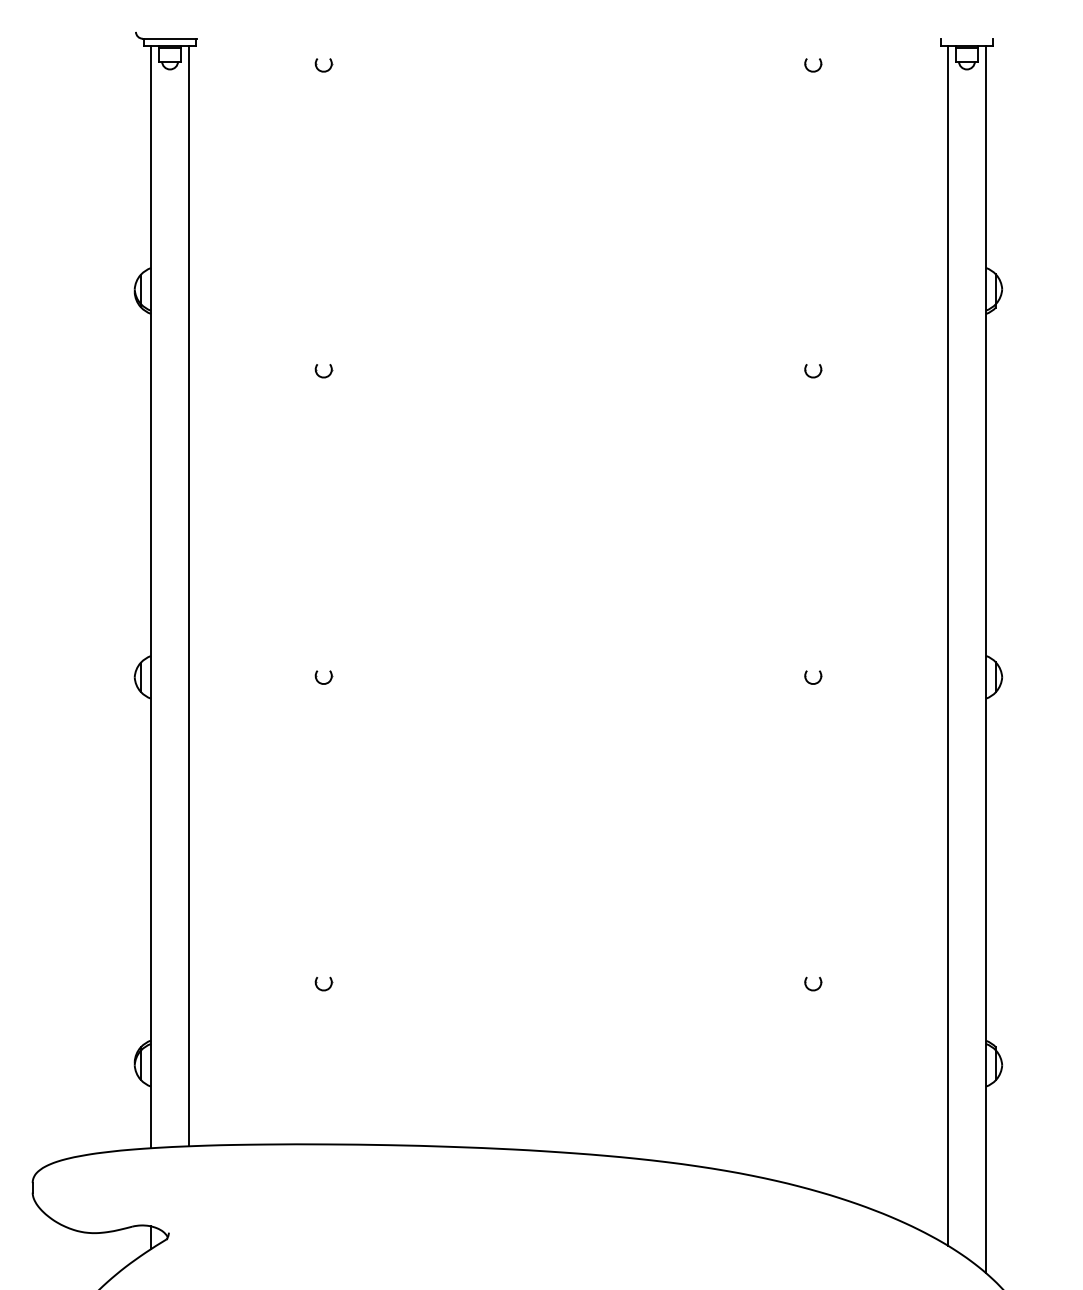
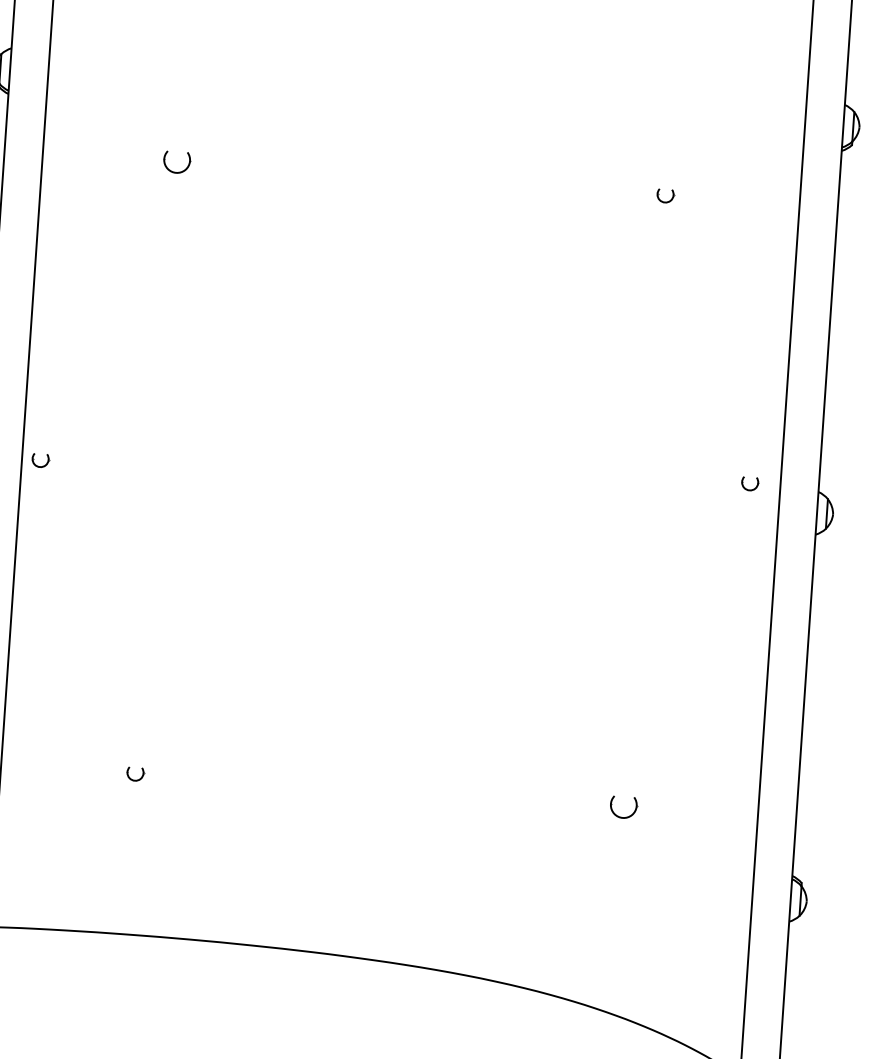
part: (323, 371) -> (176, 163), size x1.6
part: (323, 677) -> (40, 460), moved
part: (813, 677) -> (750, 483), moved
part: (813, 983) -> (624, 807), size x1.6

